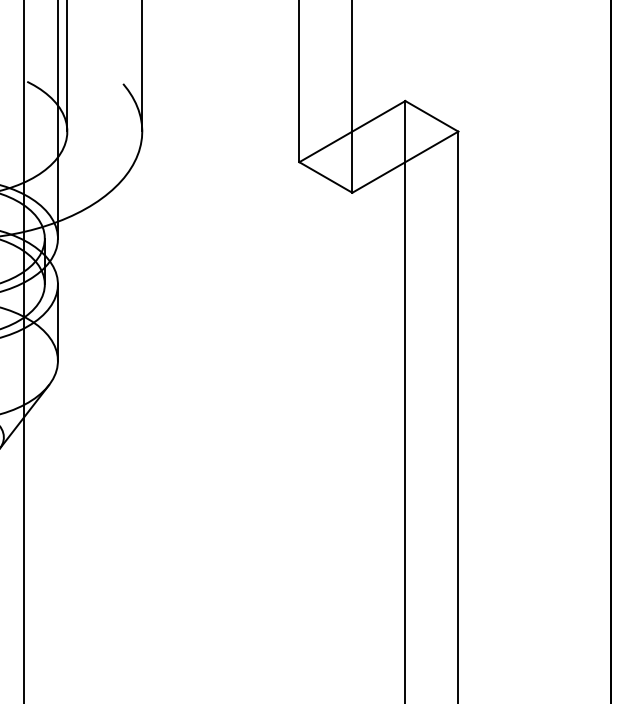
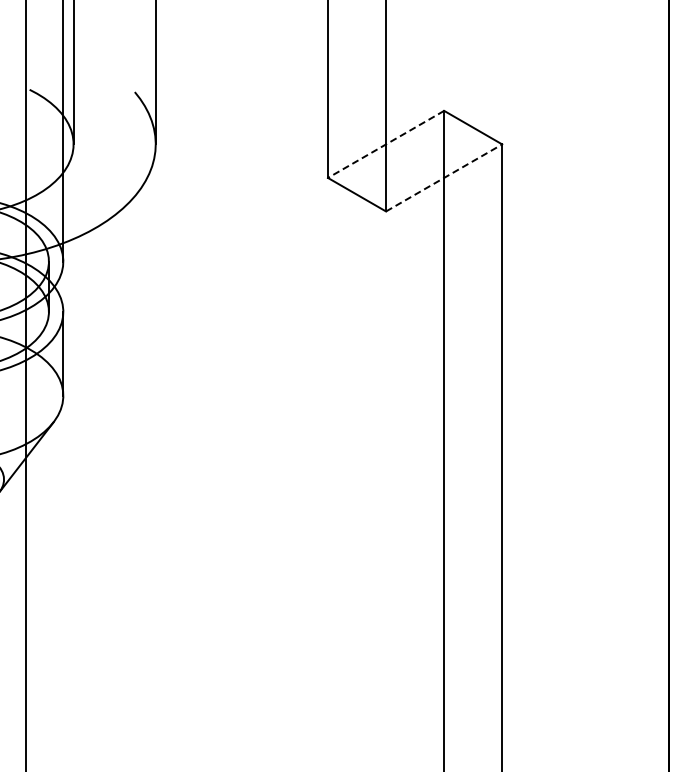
line: (351, 131) -> (385, 144), solid -> dashed
line: (405, 161) -> (444, 177), solid -> dashed

